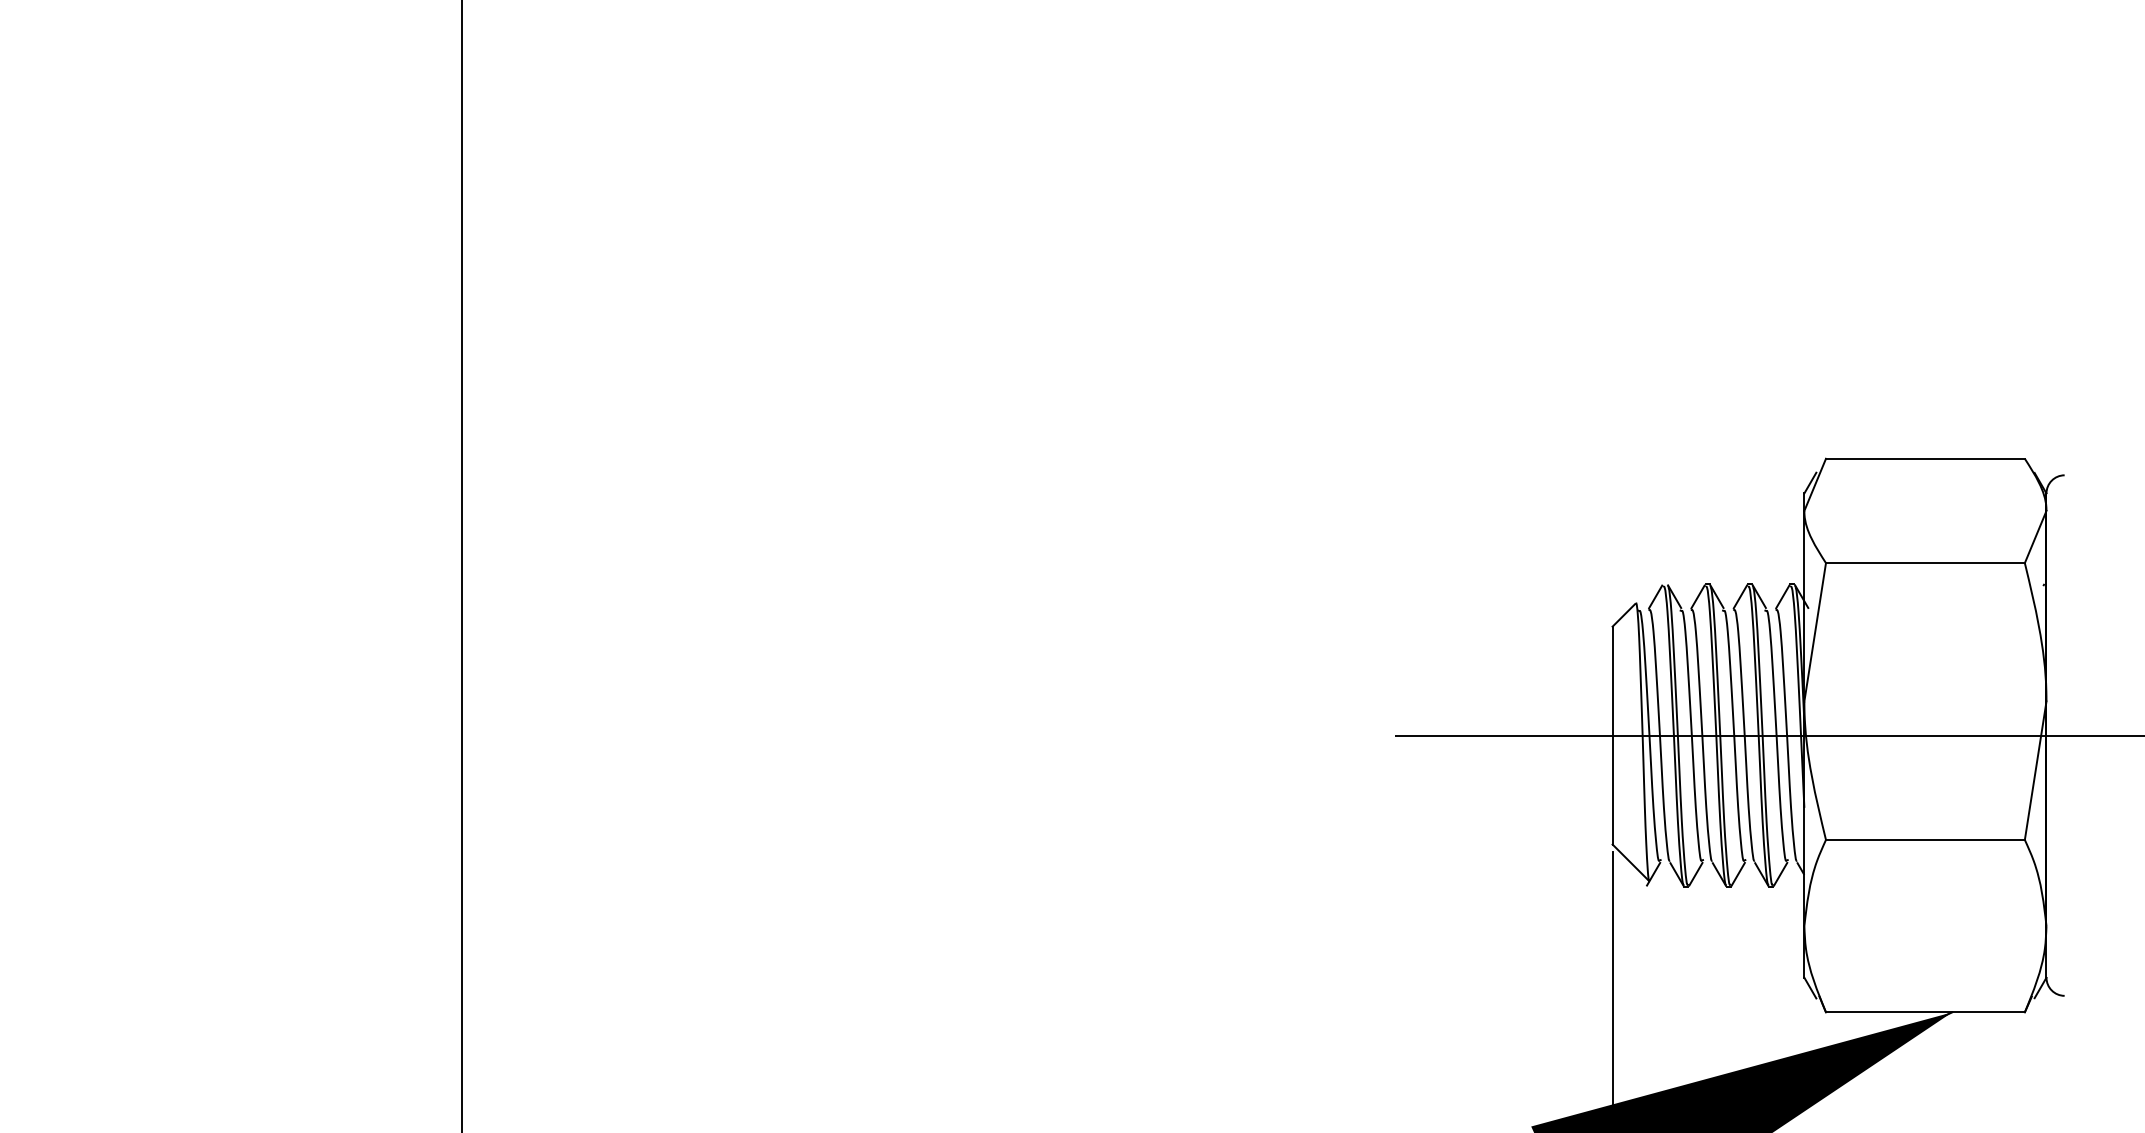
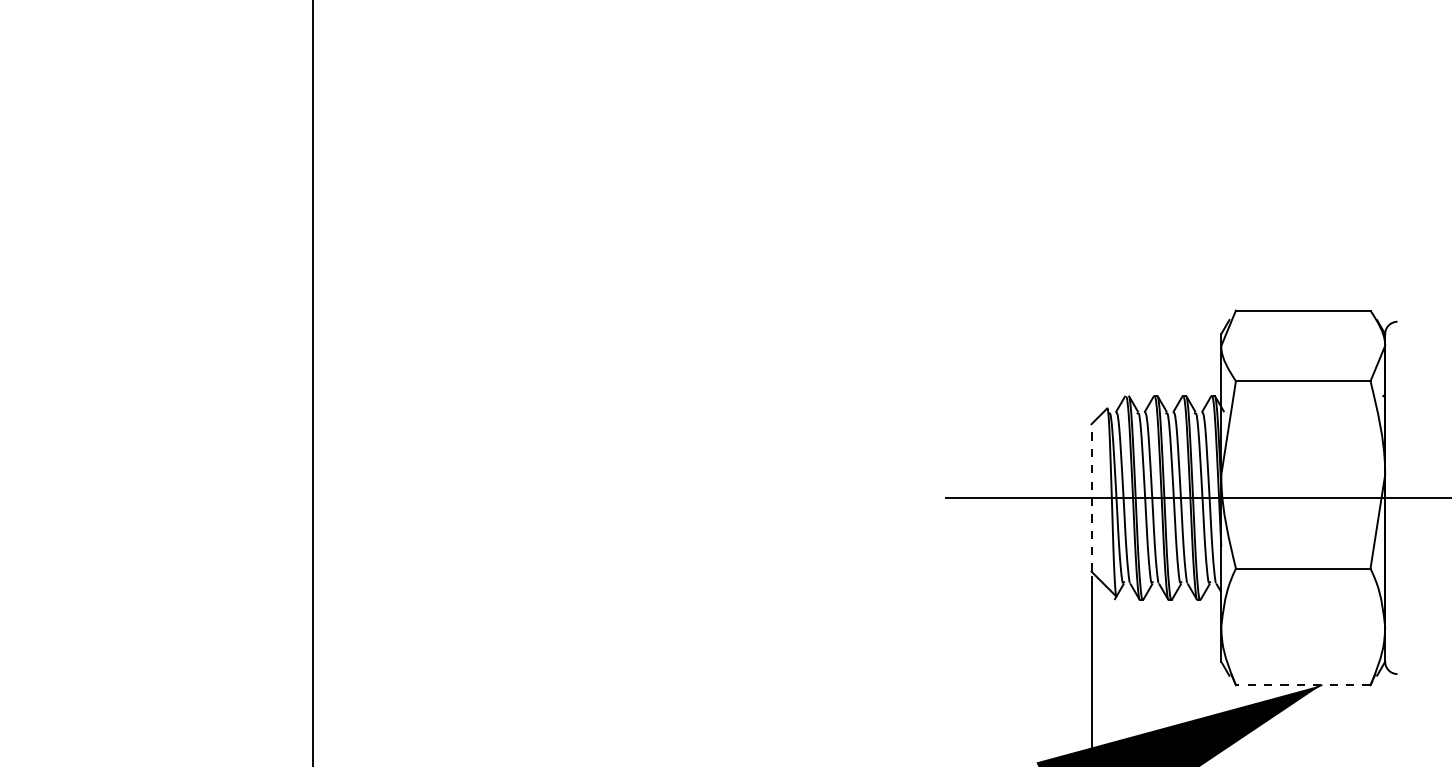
line: (1612, 734) -> (1091, 497), solid -> dashed
line: (1924, 1012) -> (1302, 685), solid -> dashed

